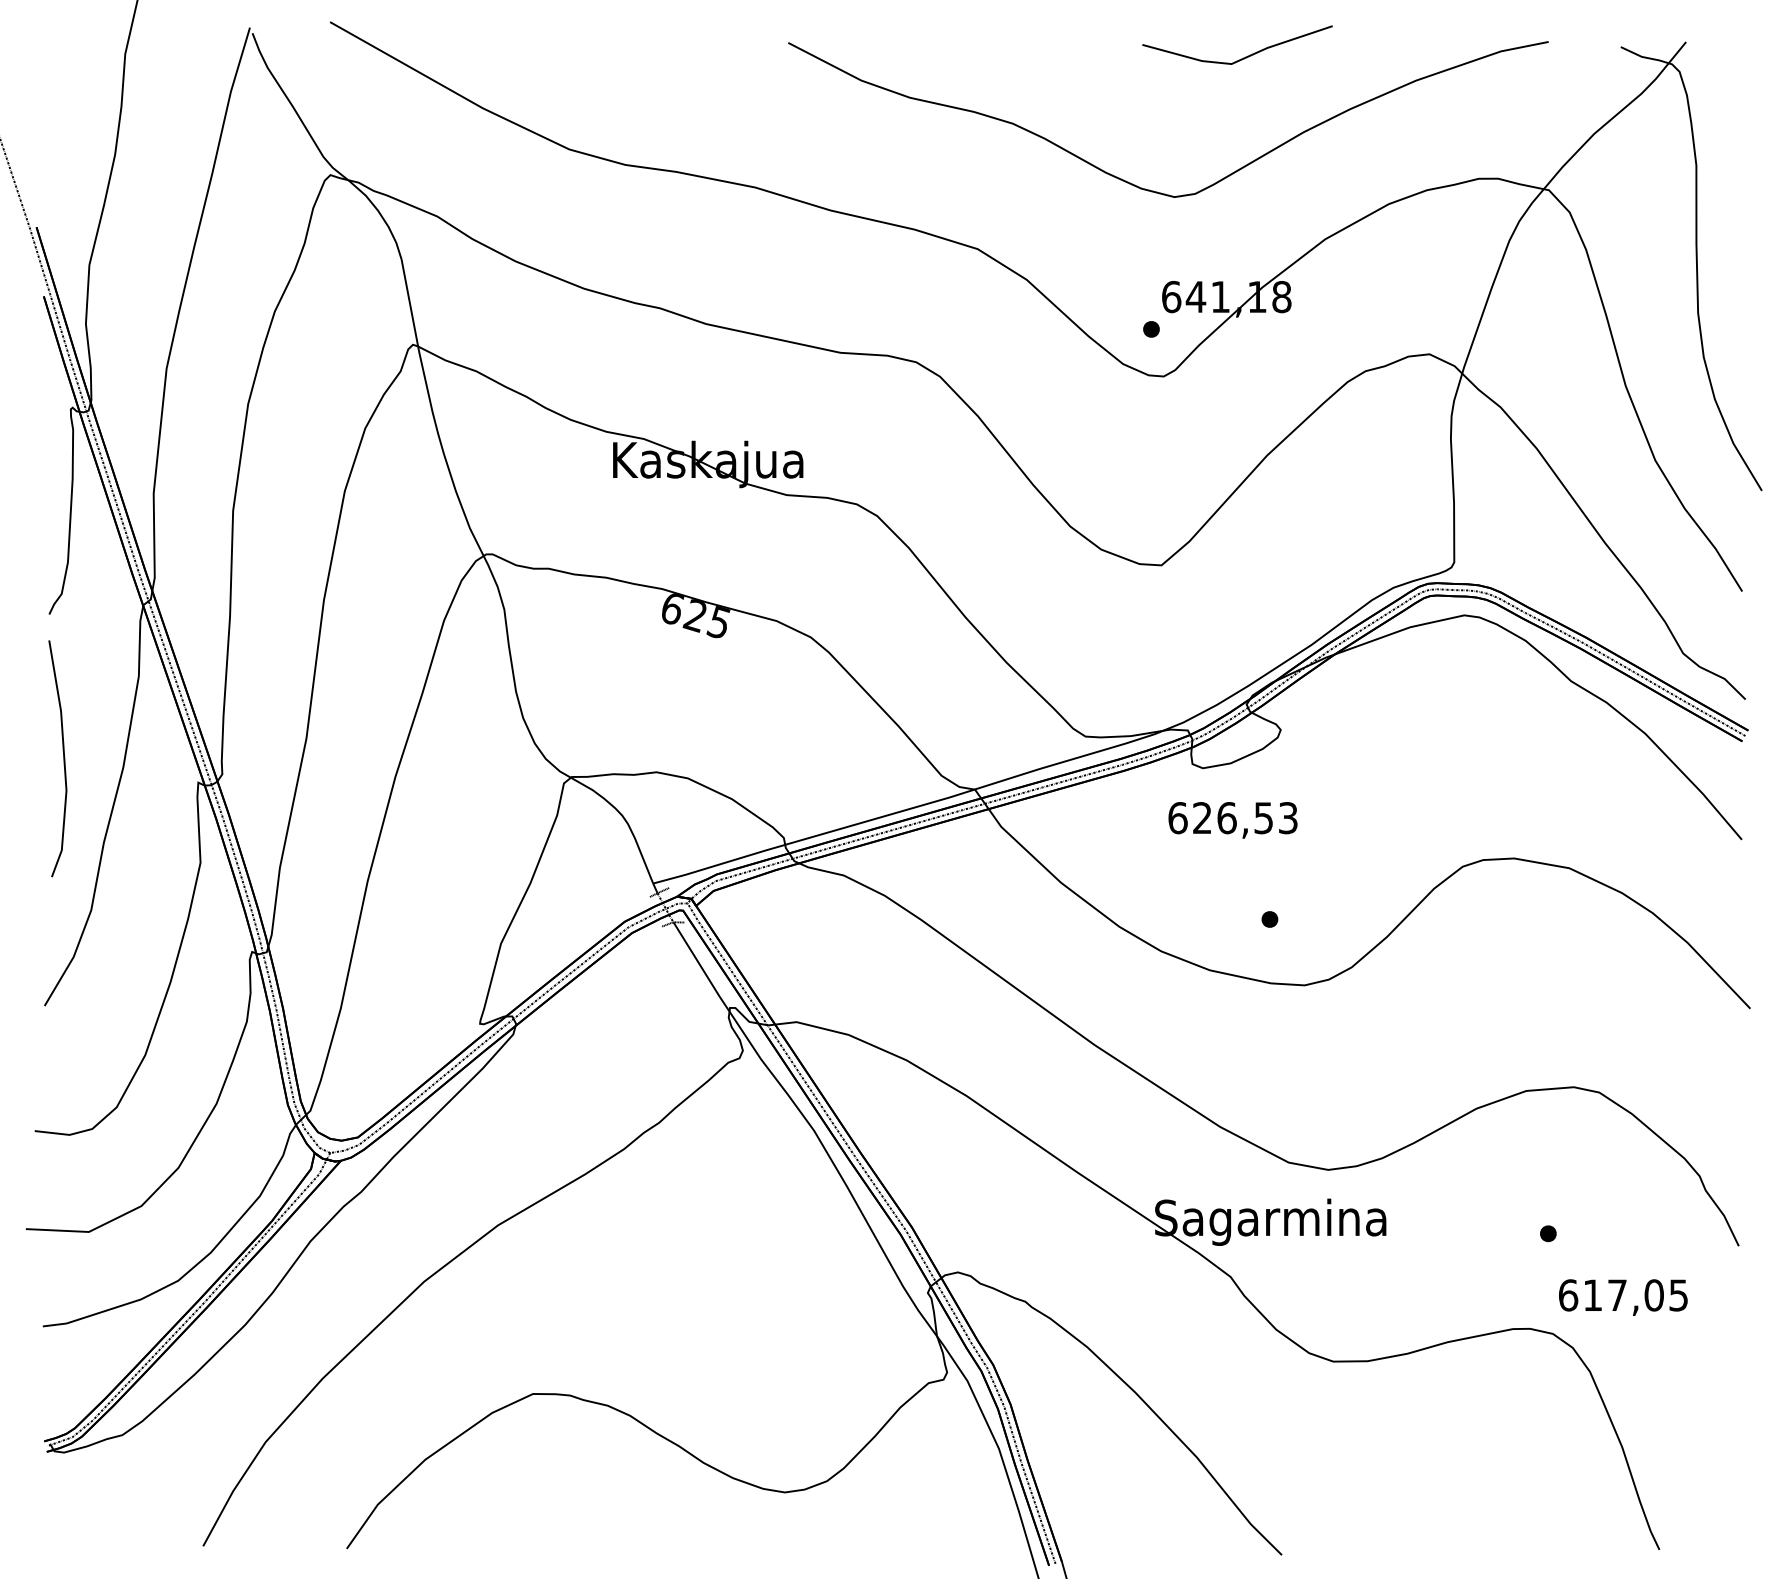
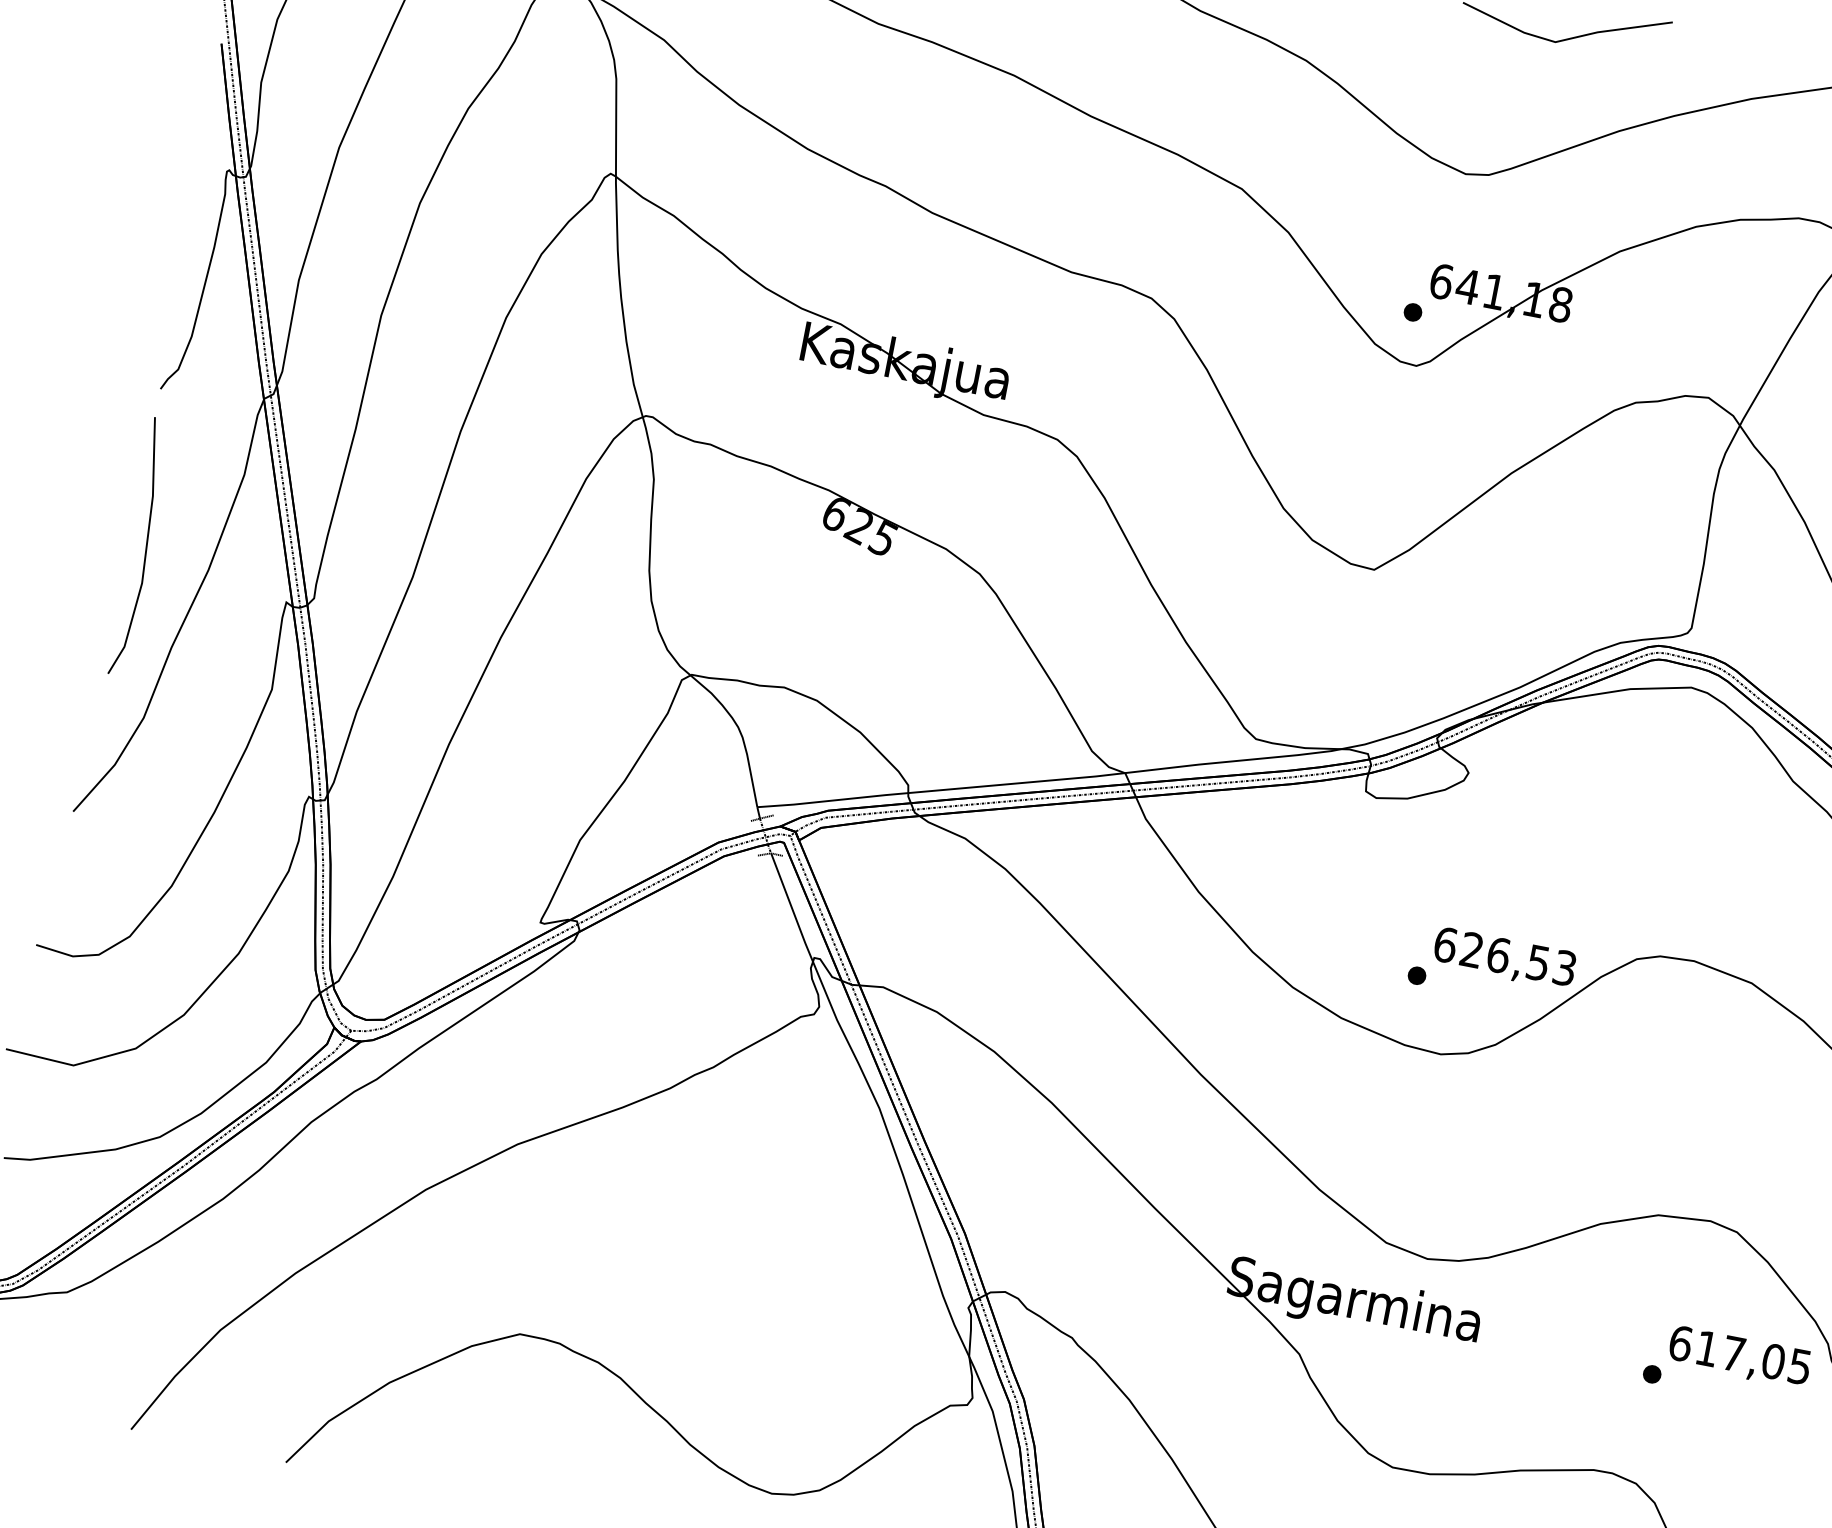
text: (1232, 820) -> (1504, 959), moved
text: (1623, 1297) -> (1739, 1357), moved

